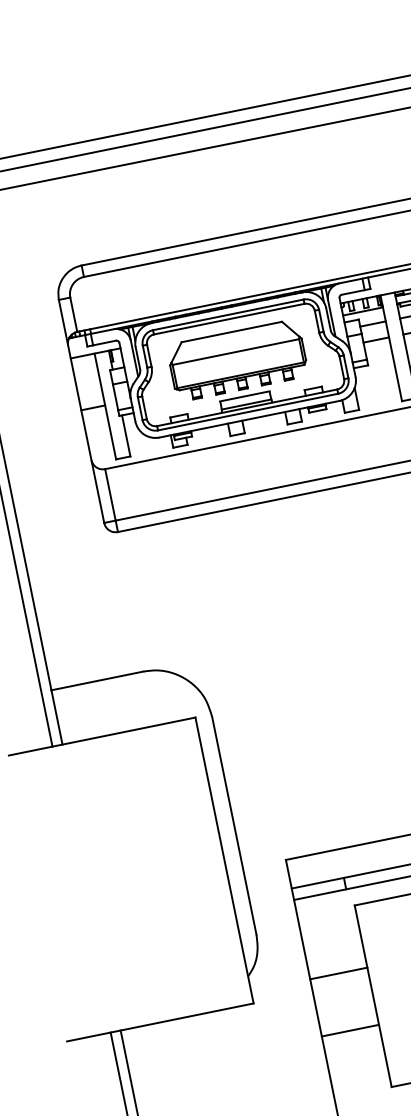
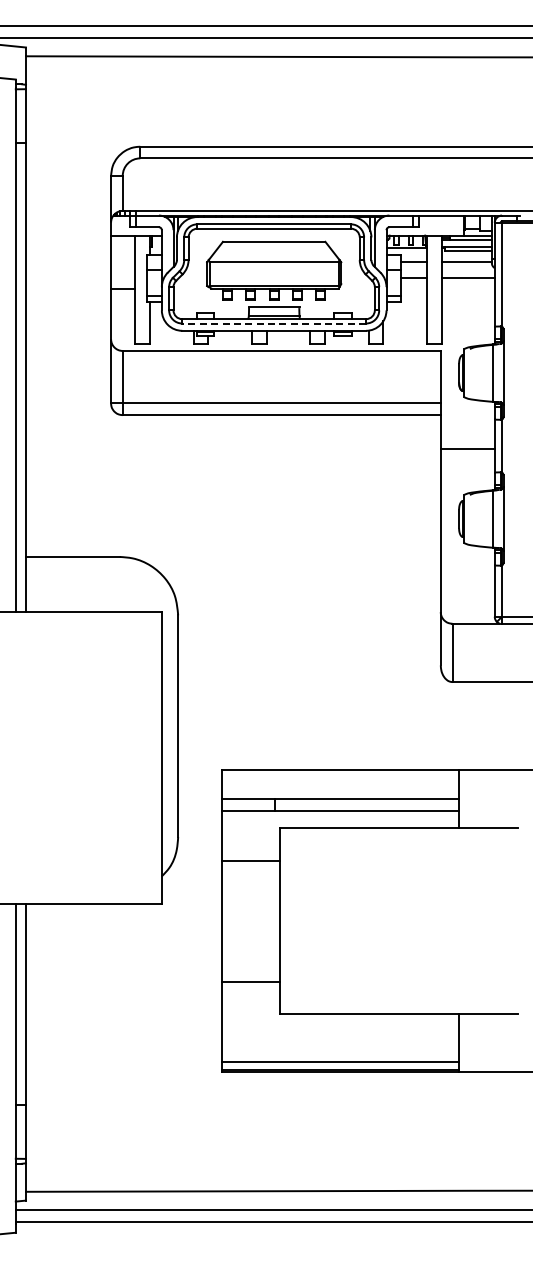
line: (248, 411) -> (274, 323), solid -> dashed
line: (338, 973) -> (250, 860), moved
line: (349, 1031) -> (250, 982), moved

